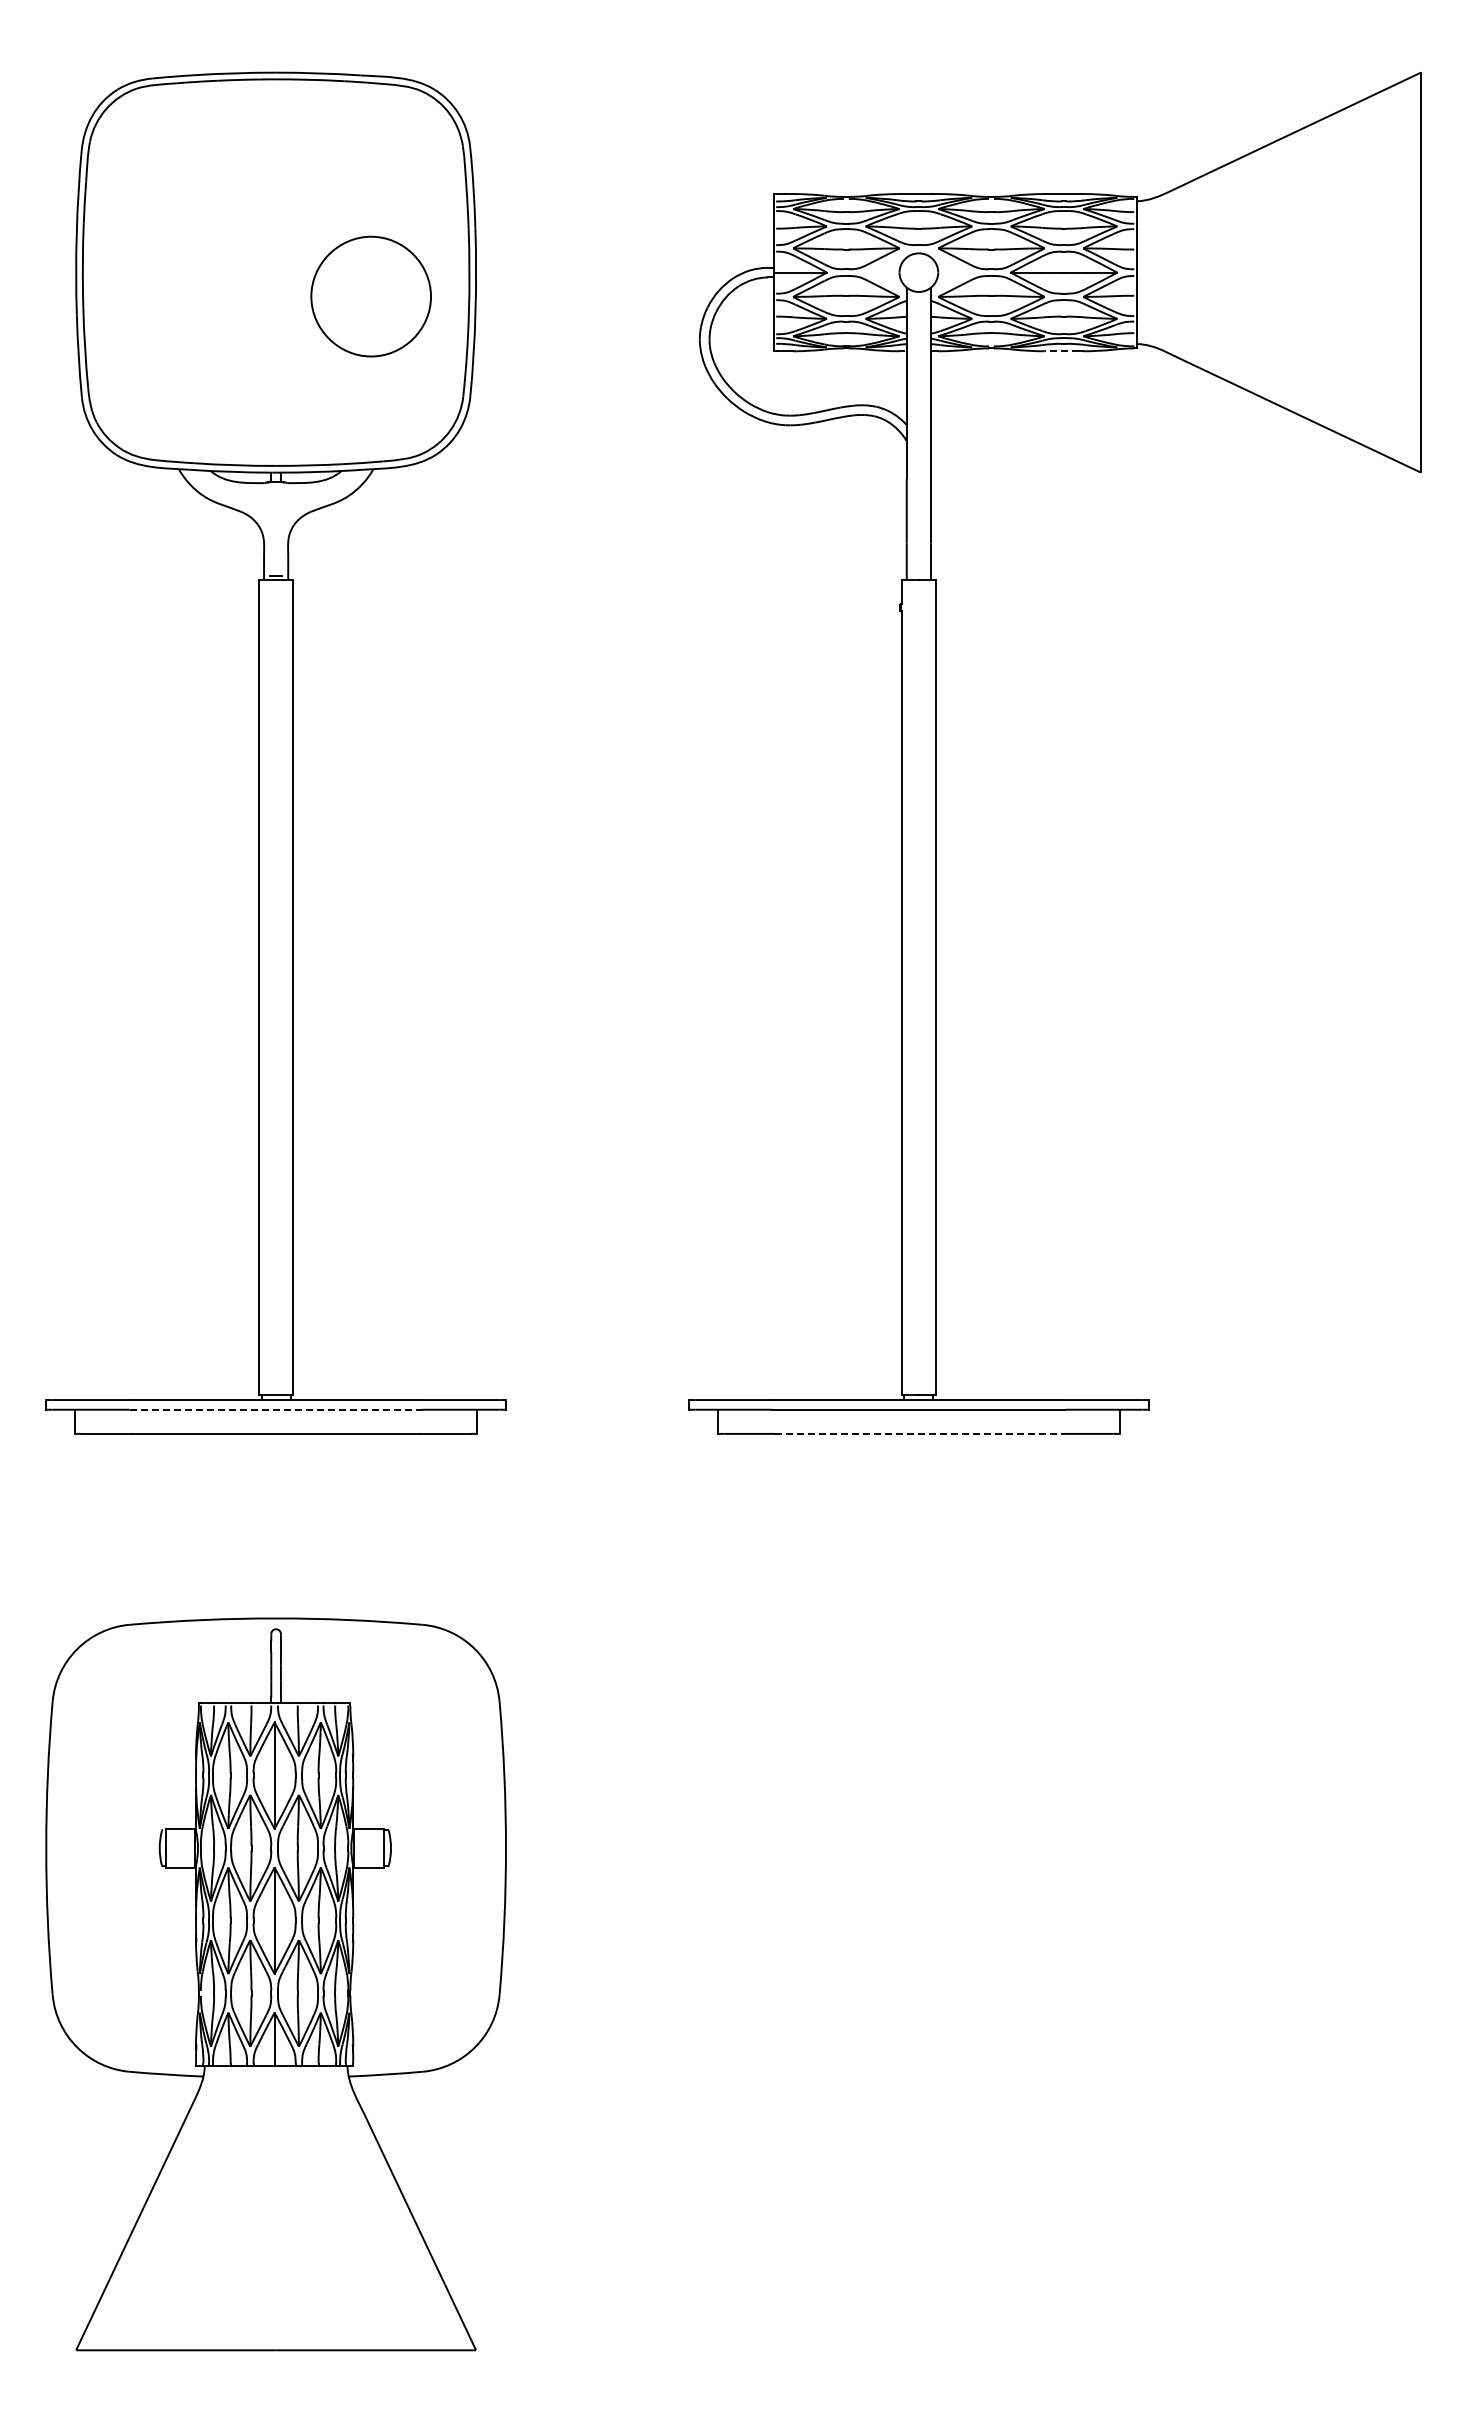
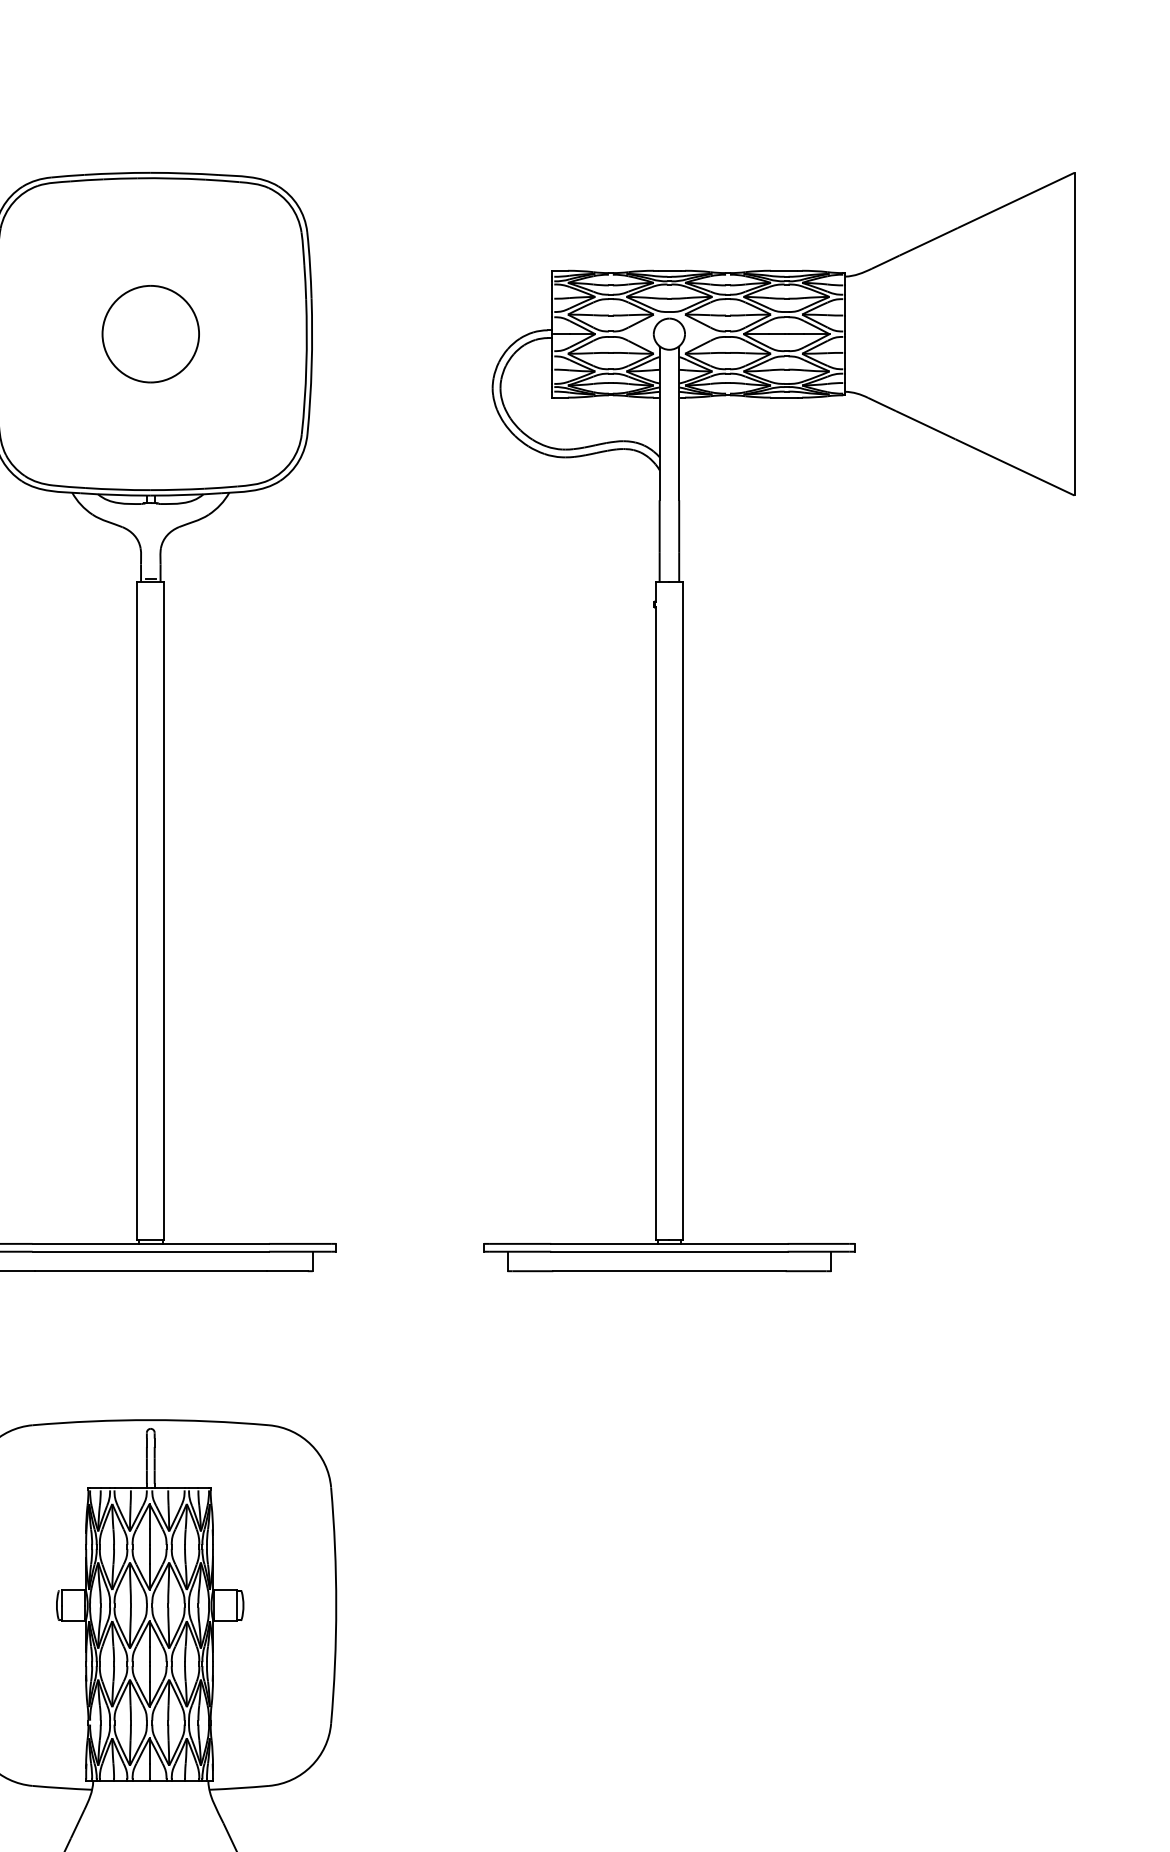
part: (370, 296) -> (150, 334), moved
line: (1061, 351) -> (784, 397), dashed -> solid
line: (276, 1409) -> (151, 1251), dashed -> solid
line: (918, 1433) -> (669, 1270), dashed -> solid

